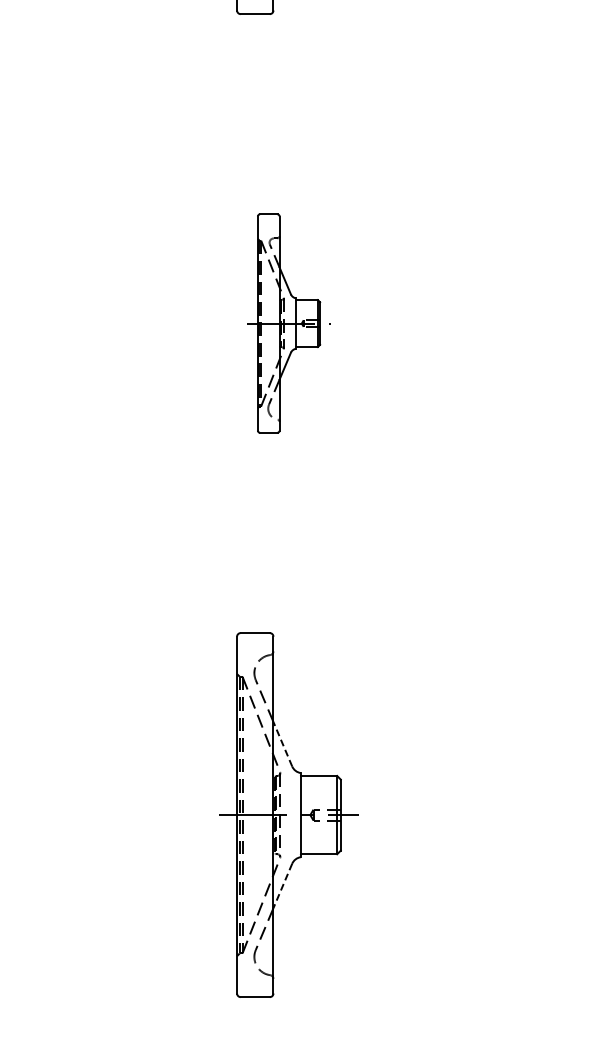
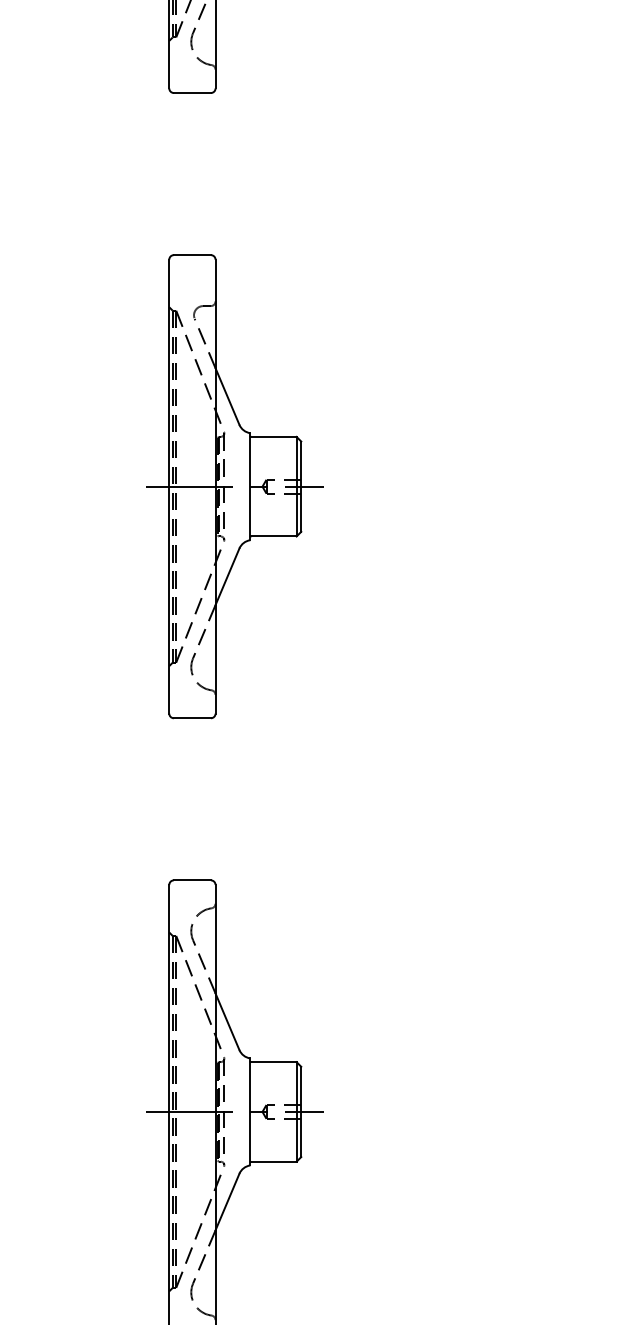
part: (288, 323) -> (234, 486), size x1.67
line: (282, 743) -> (227, 1020), dashed -> solid
line: (282, 886) -> (227, 1202), dashed -> solid

